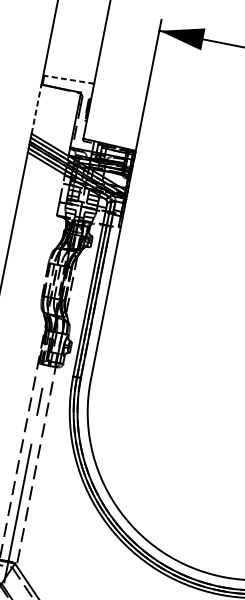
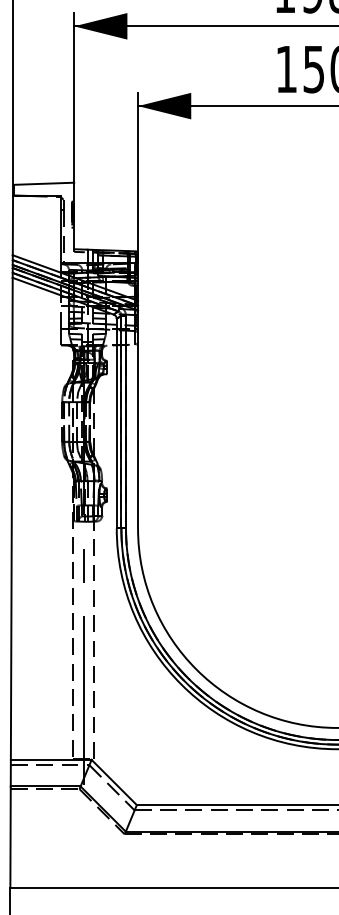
line: (69, 79) -> (44, 183), dashed -> solid
line: (36, 109) -> (12, 225), dashed -> solid

